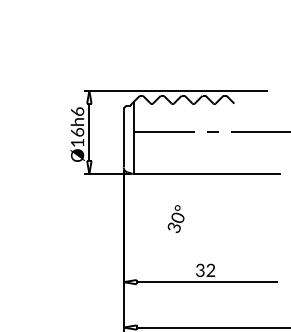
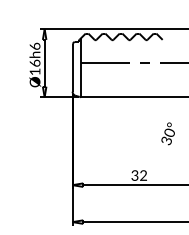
text: (175, 218) -> (167, 133), moved

